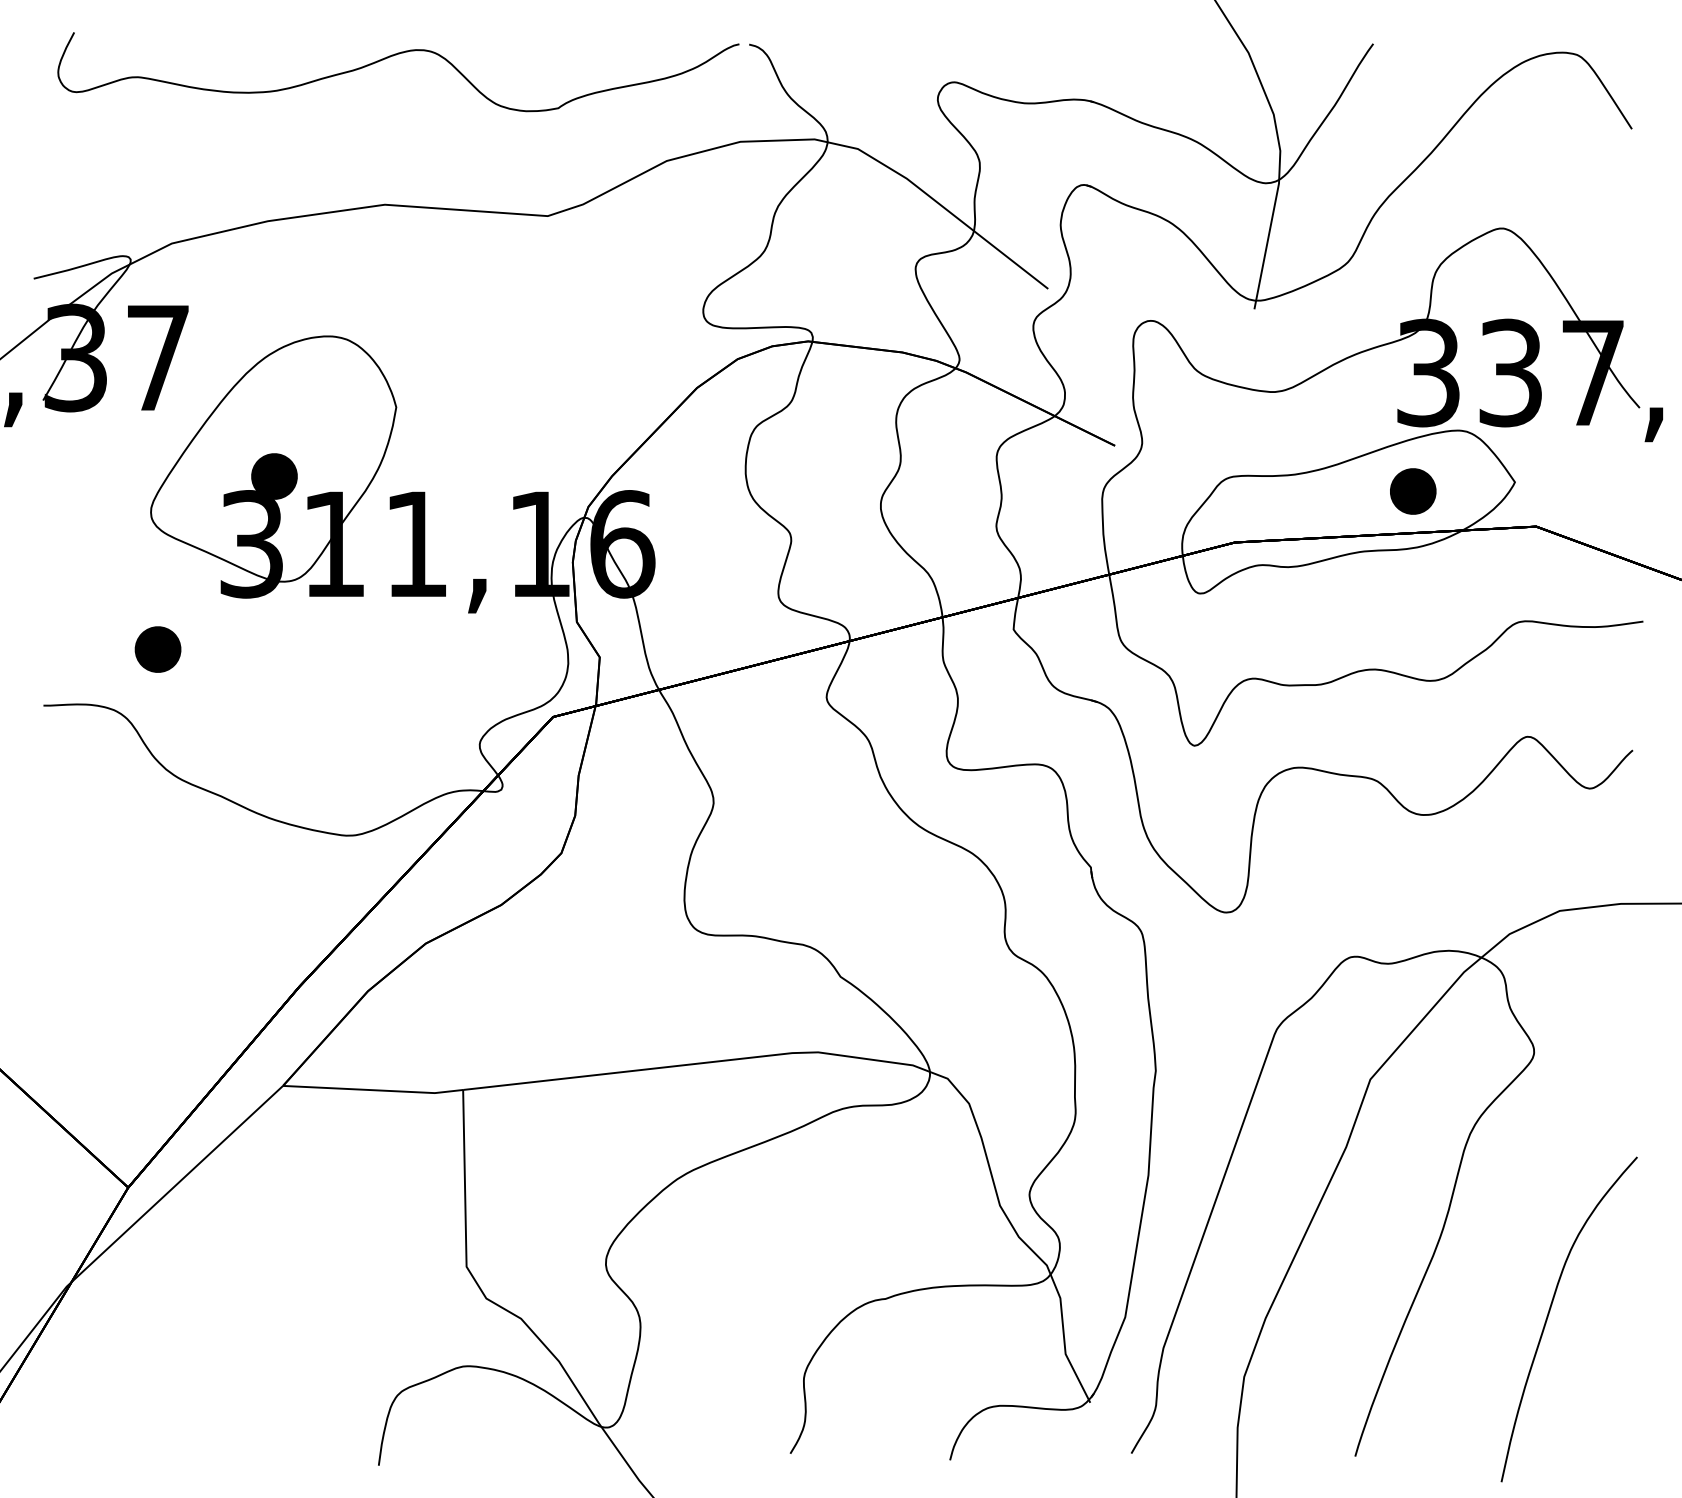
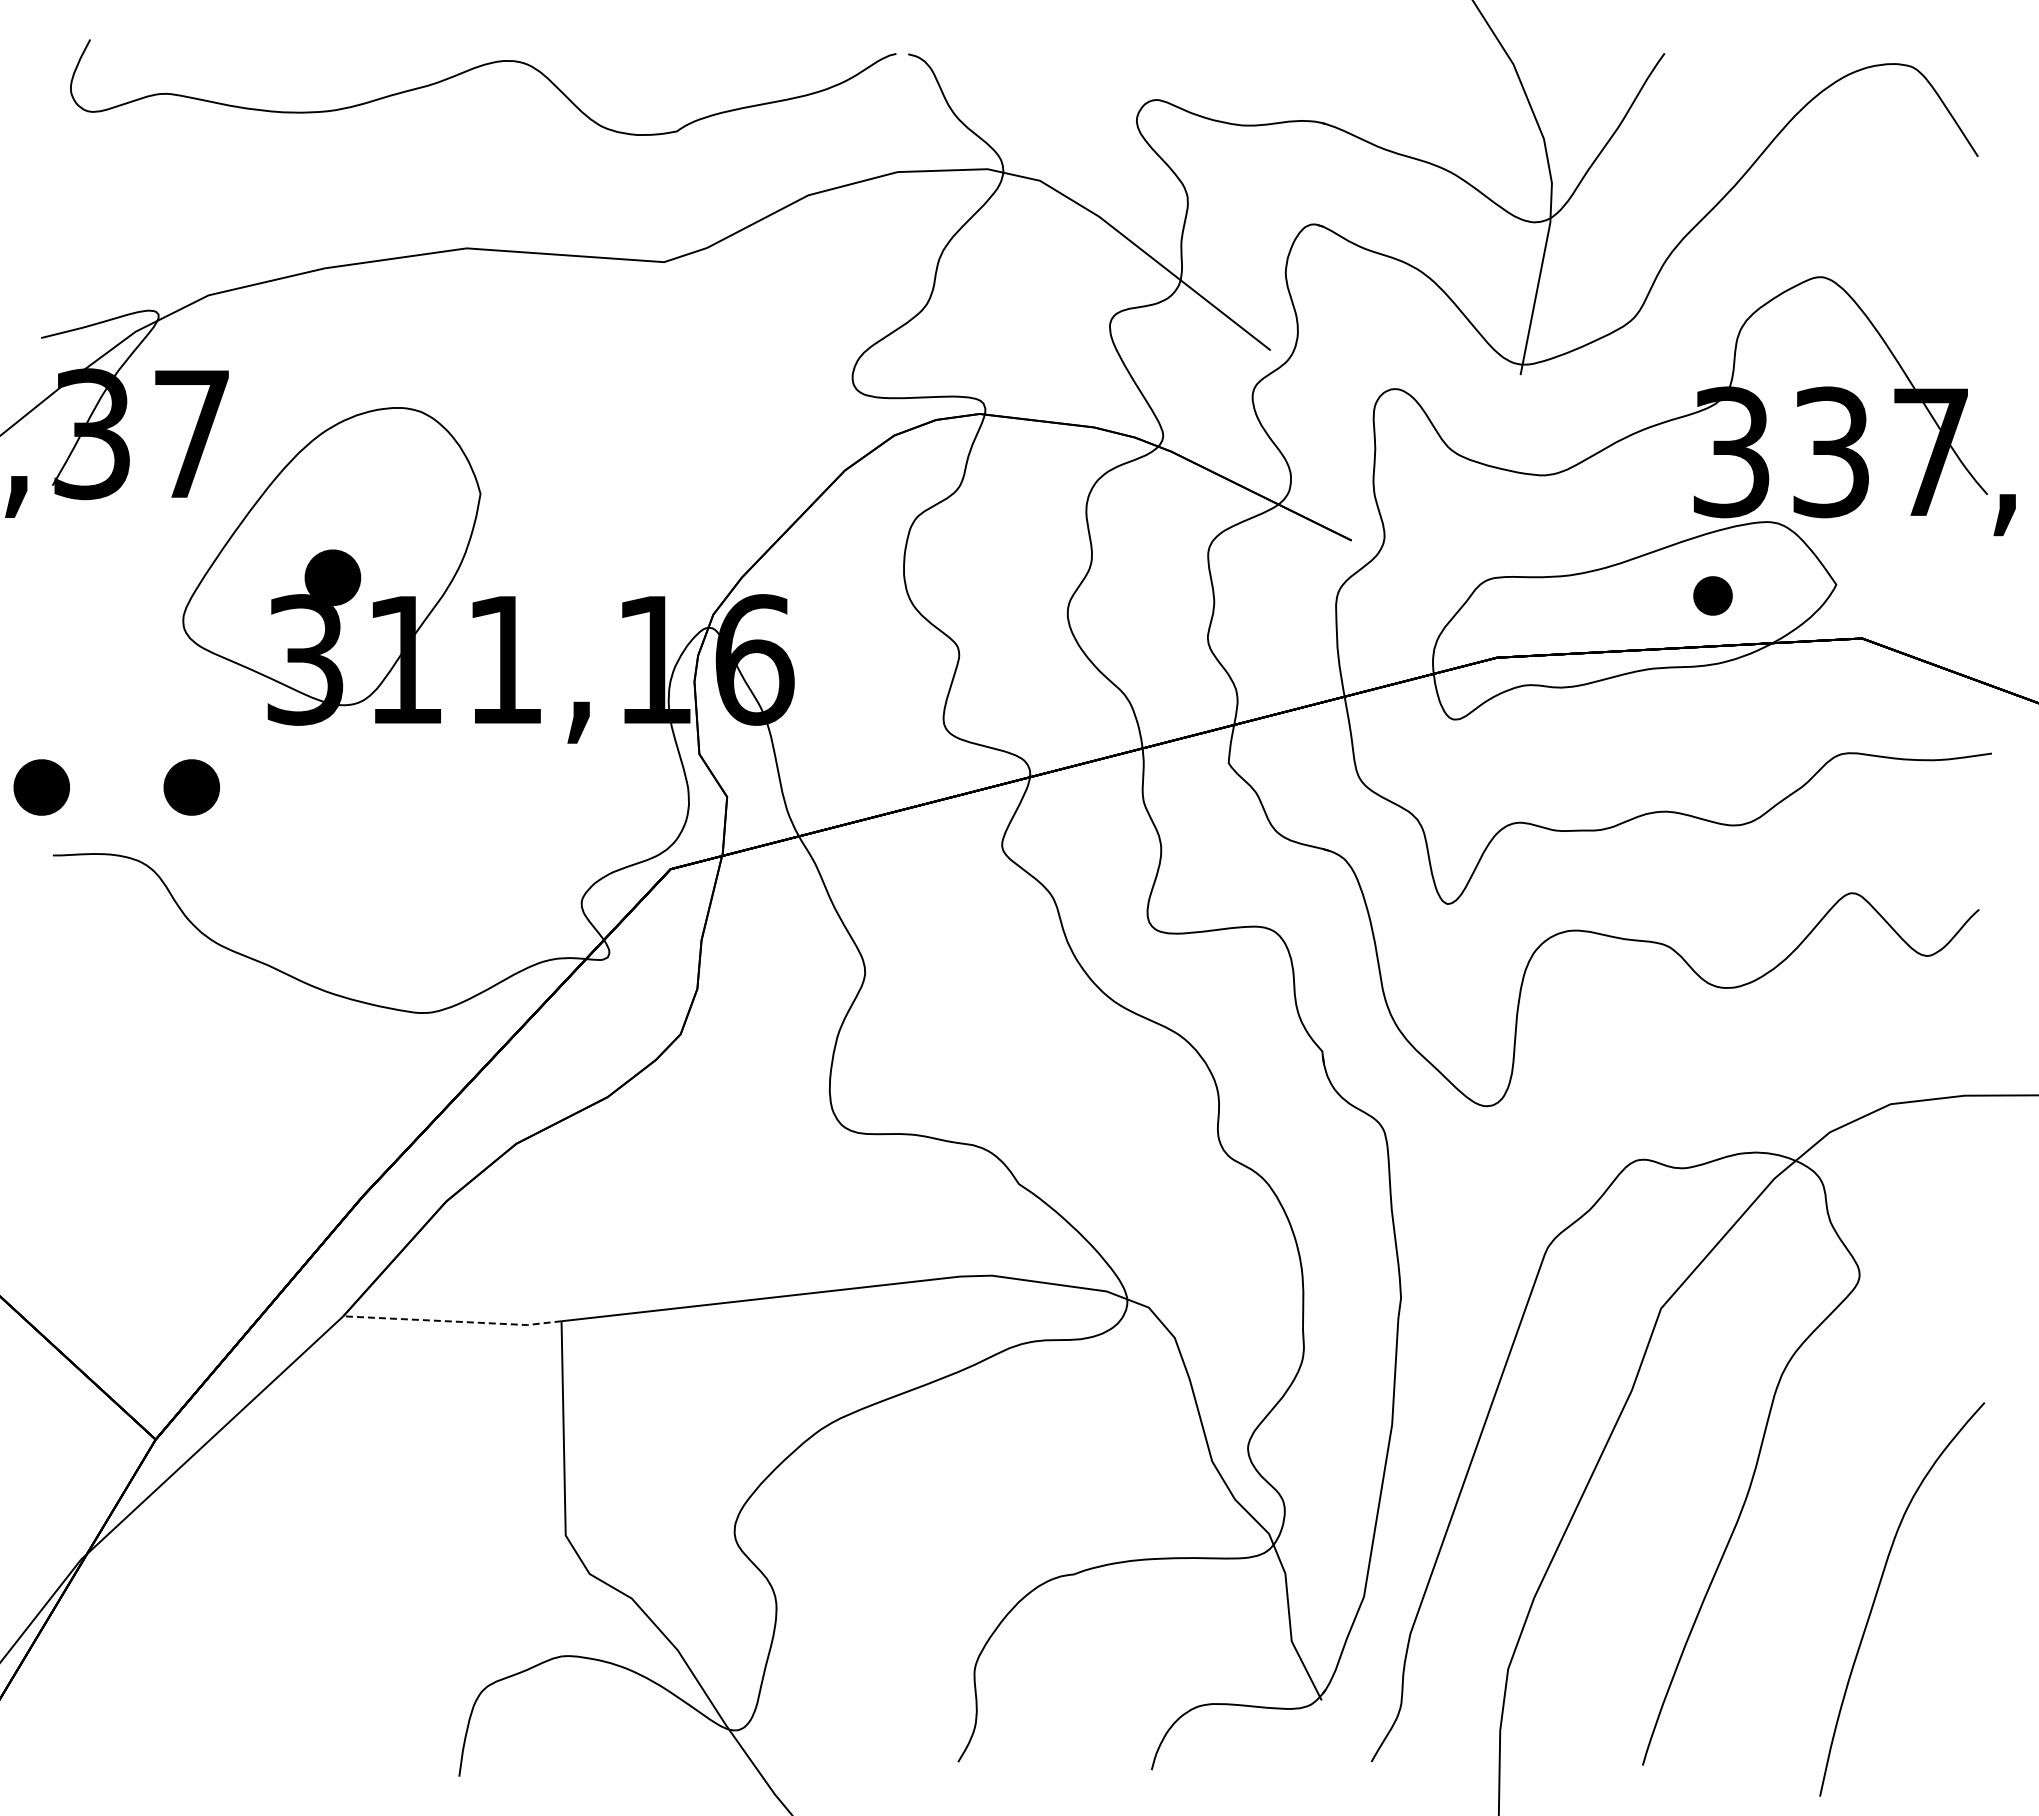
part: (1412, 491) -> (1712, 595), size x0.7
part: (34, 649) -> (41, 787), added
line: (373, 1090) -> (452, 1321), solid -> dashed

